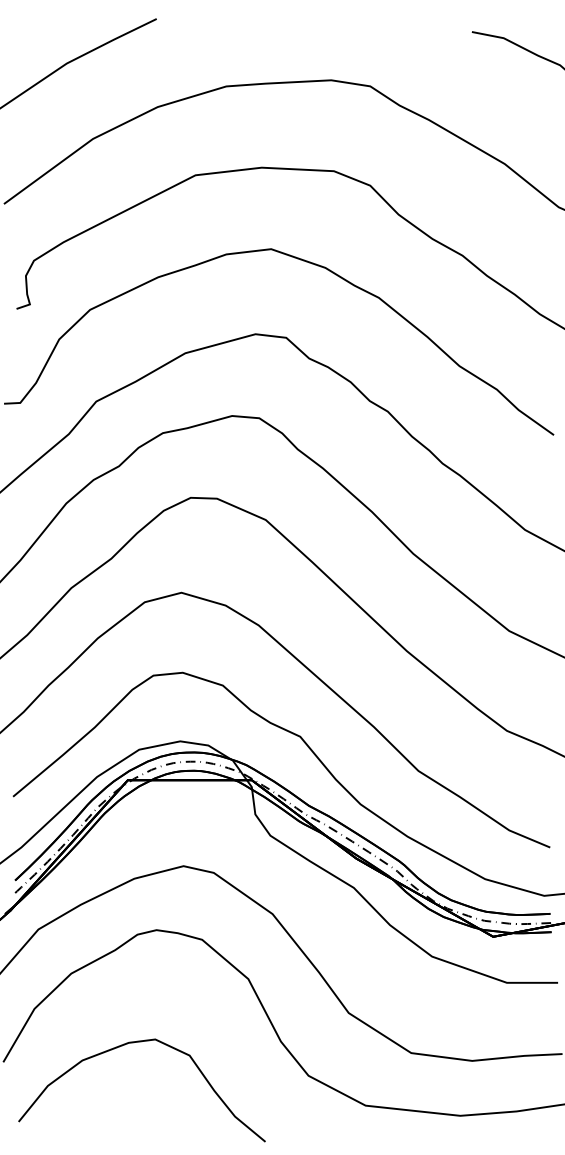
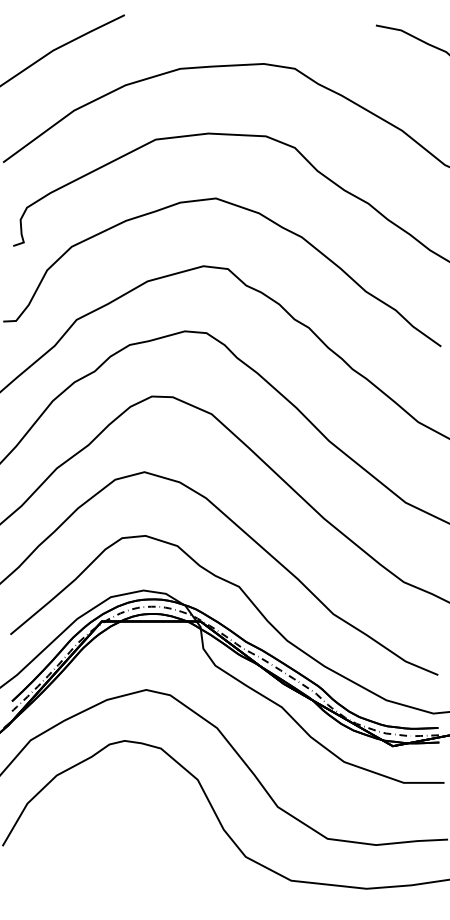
curve: (133, 1043) -> (106, 831), removed

